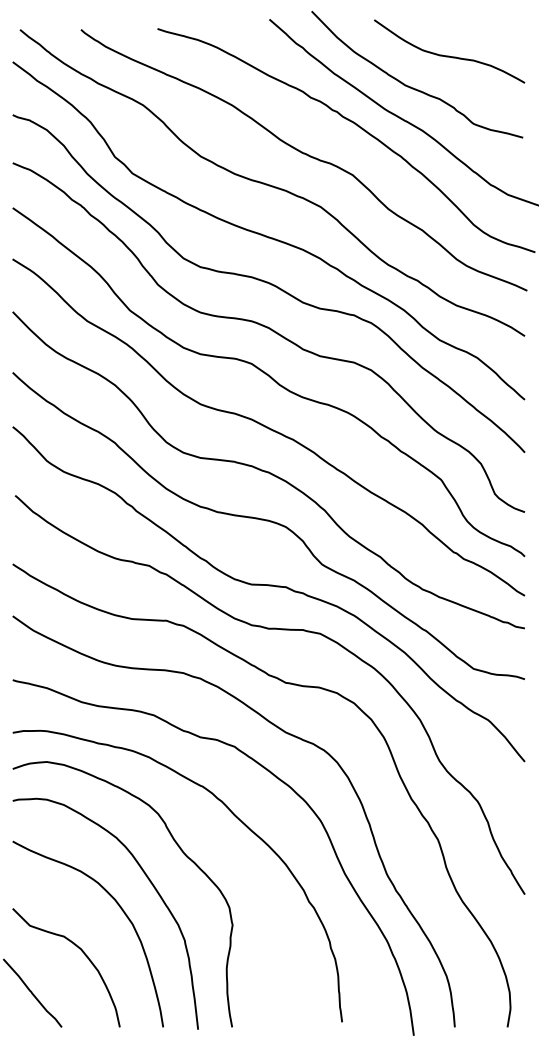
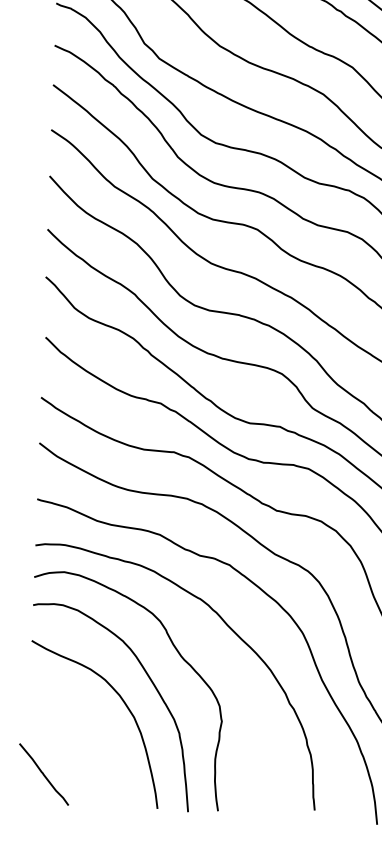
curve: (84, 955) -> (90, 743), removed

